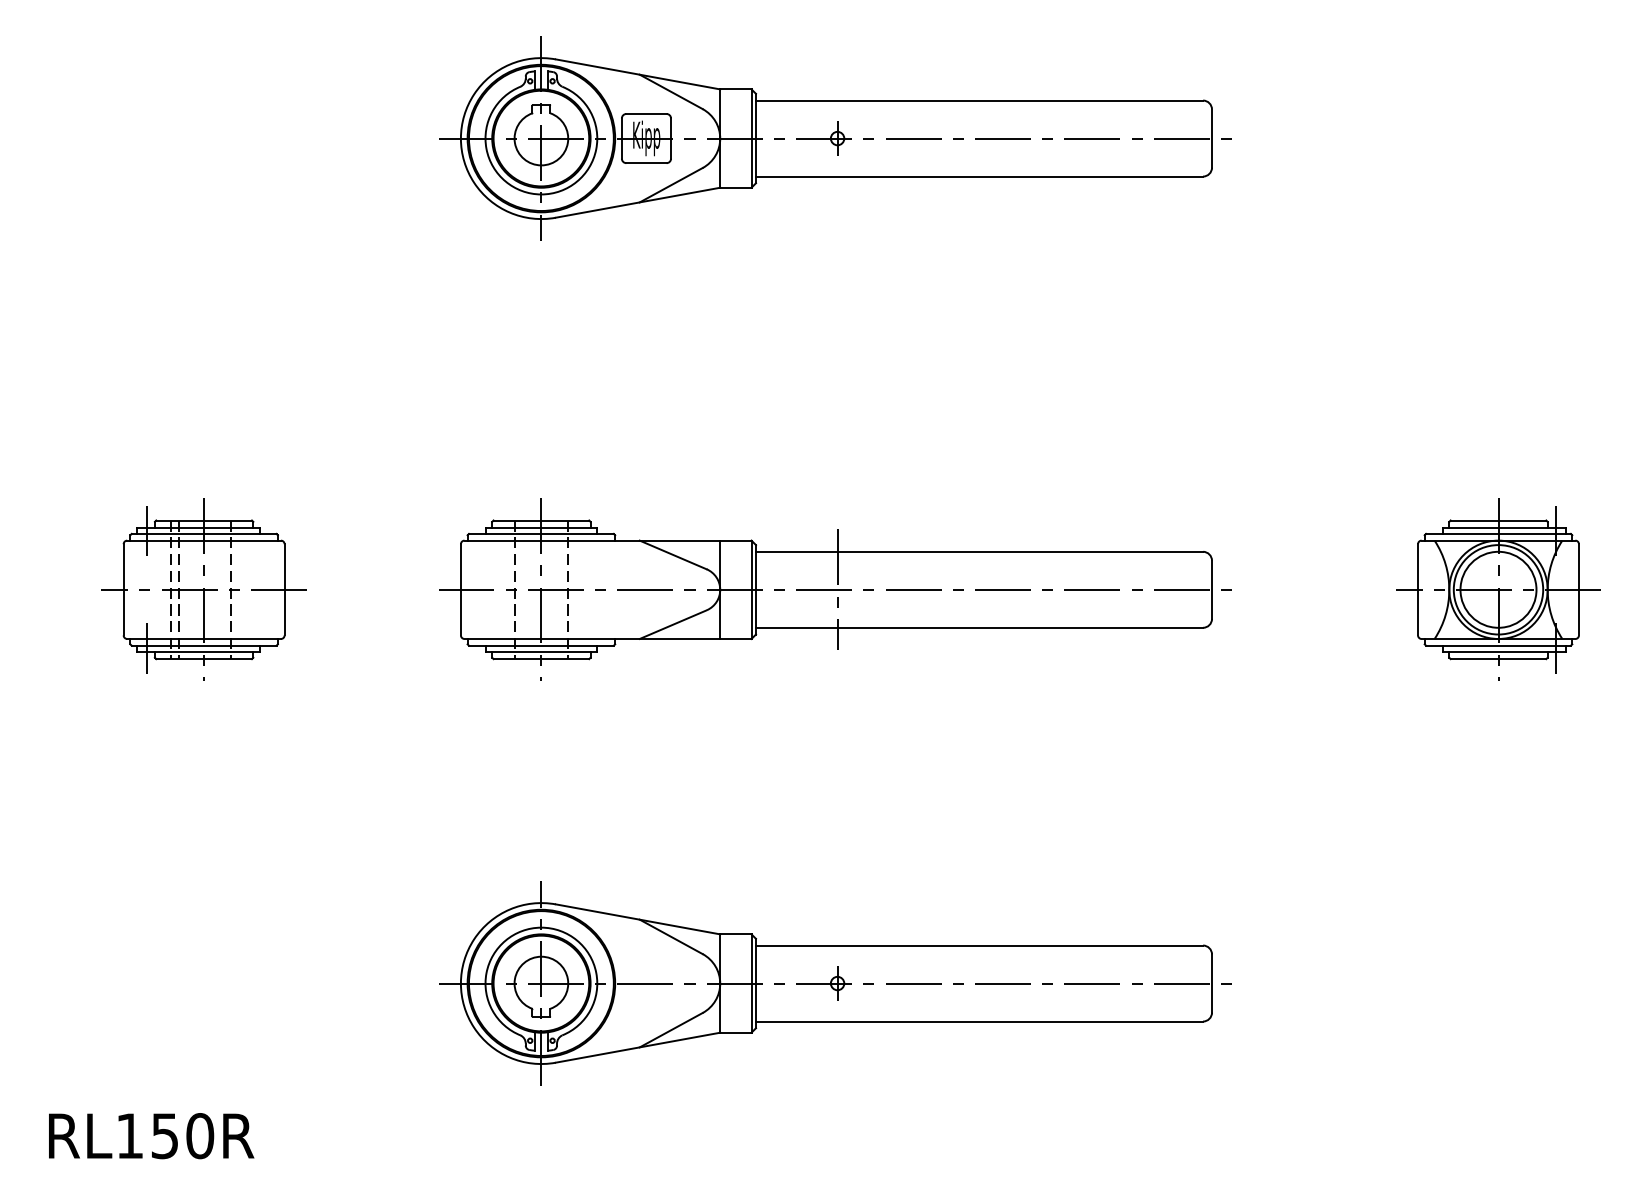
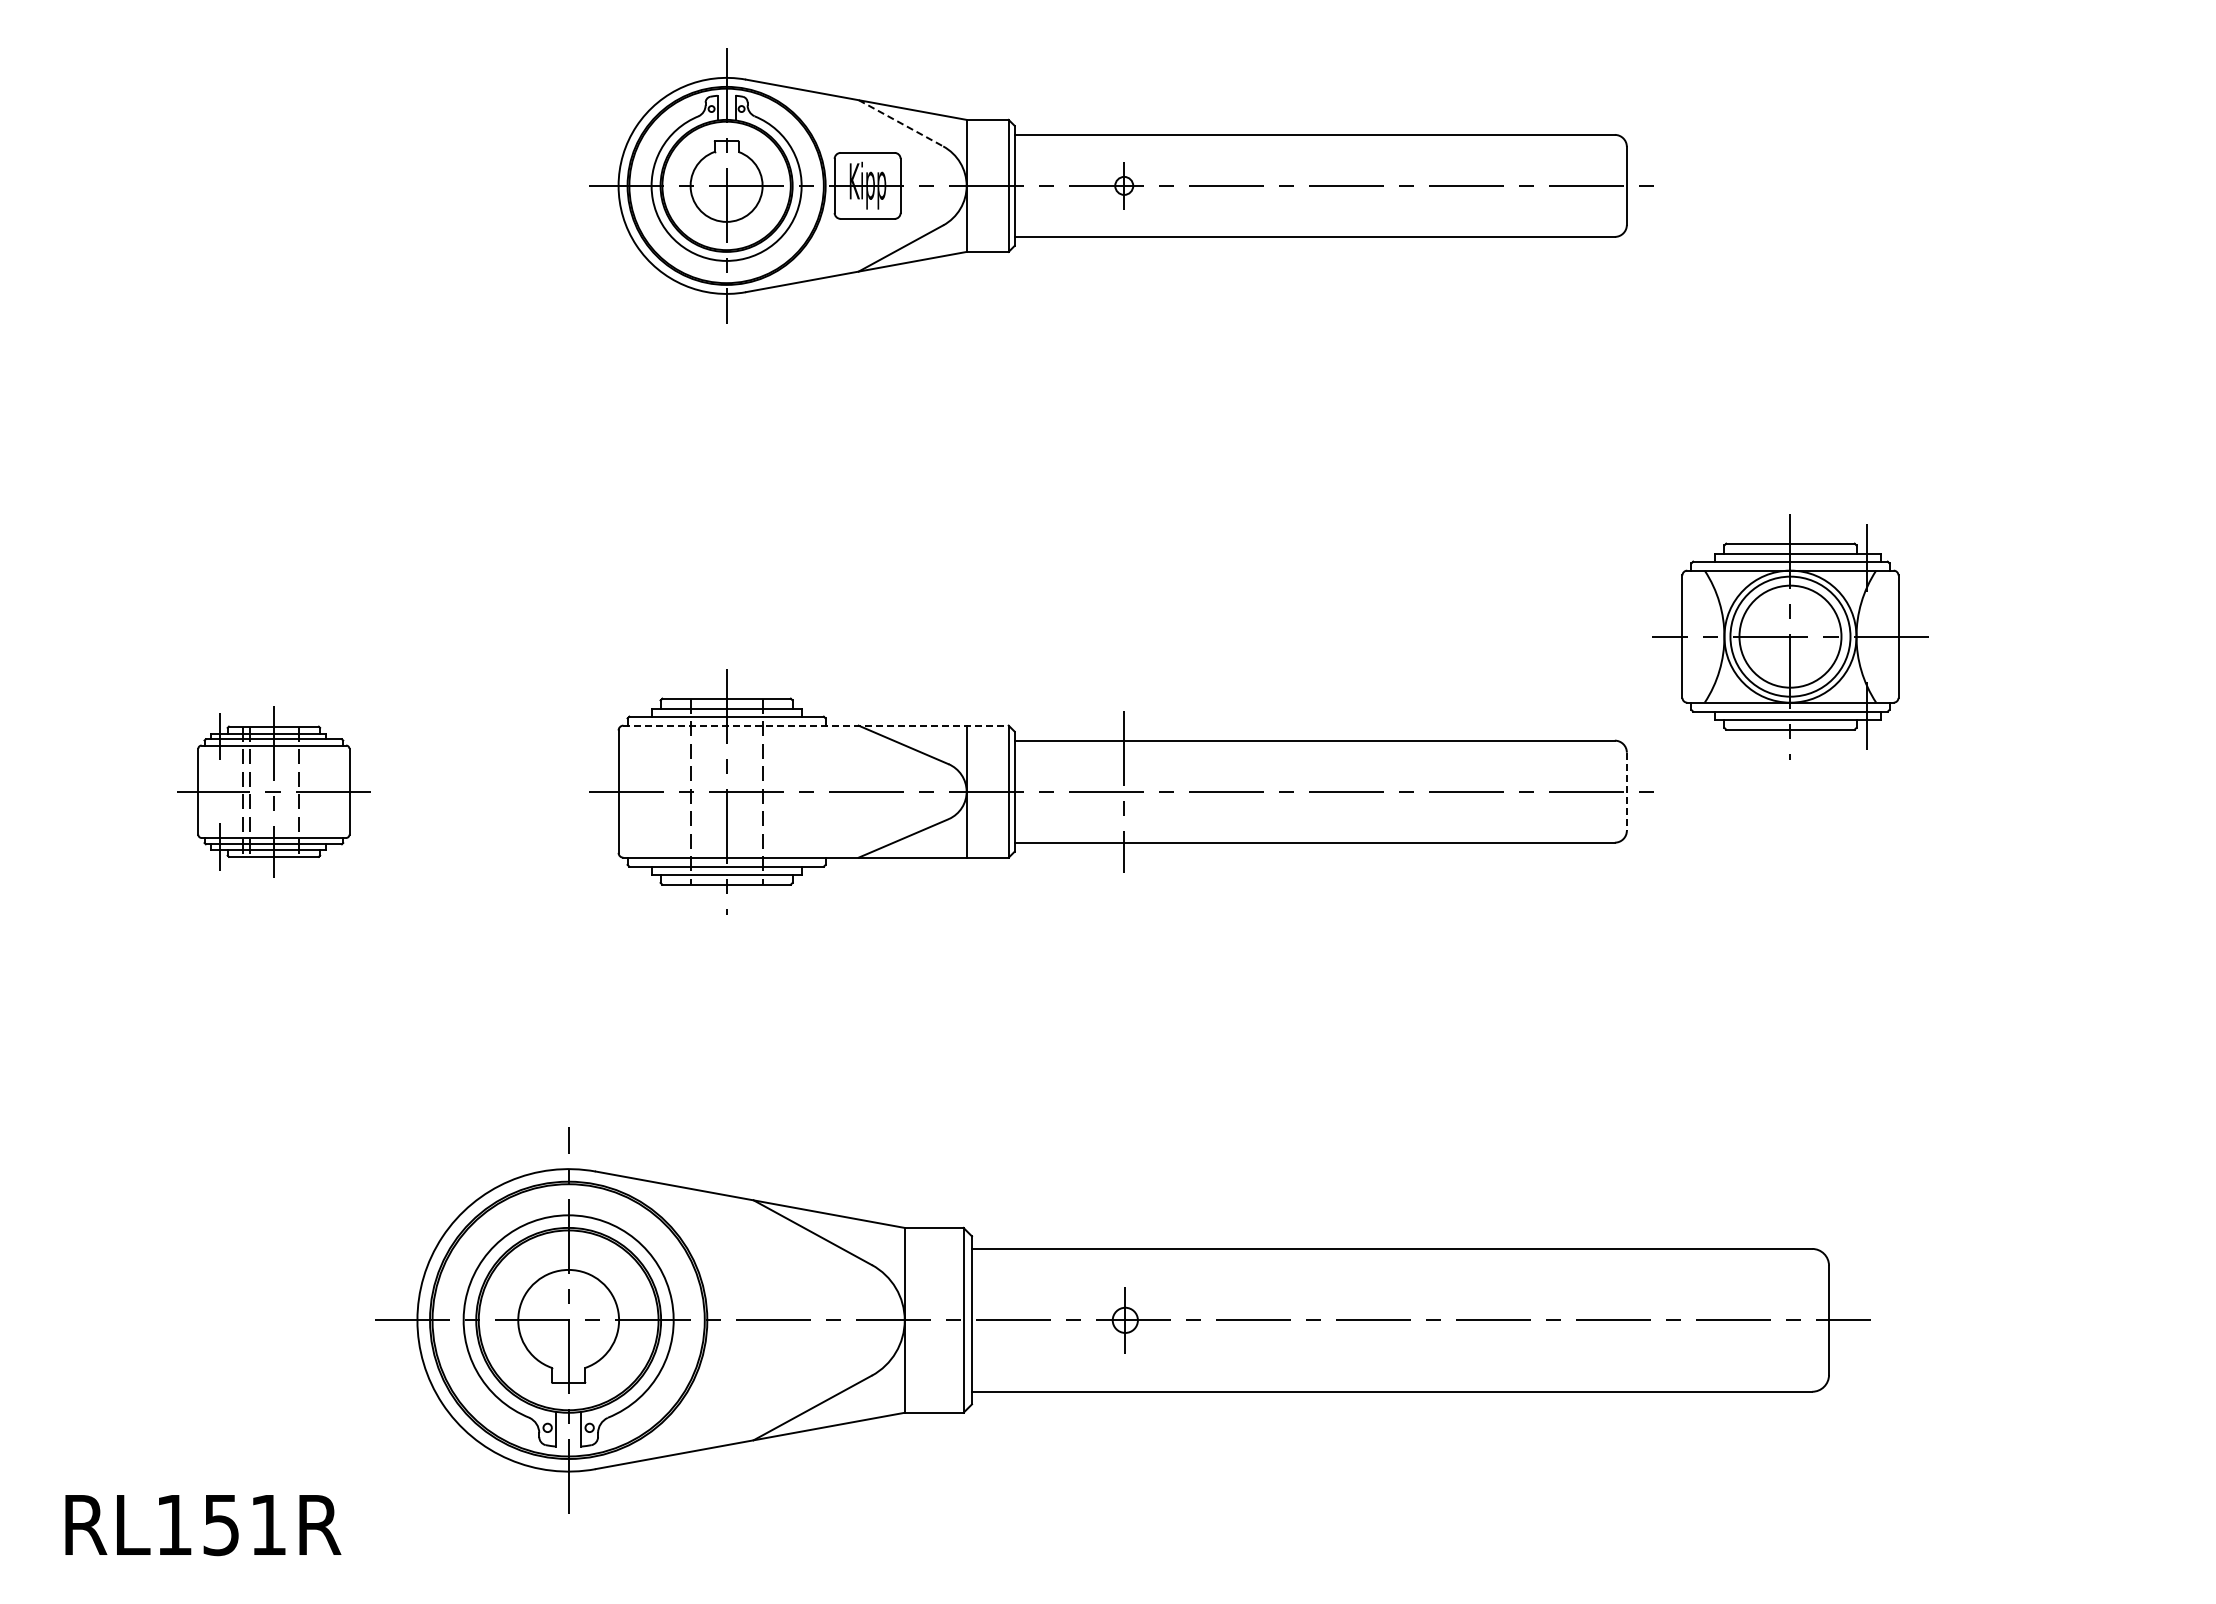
line: (671, 92) -> (901, 123), solid -> dashed
line: (608, 540) -> (816, 725), solid -> dashed
part: (203, 589) -> (273, 791), size x0.7
part: (1498, 589) -> (1790, 636), moved
line: (1211, 590) -> (1626, 792), solid -> dashed
part: (835, 982) -> (1121, 1319), size x1.4
text: (200, 1136) -> (268, 1525), RL150R -> RL151R

